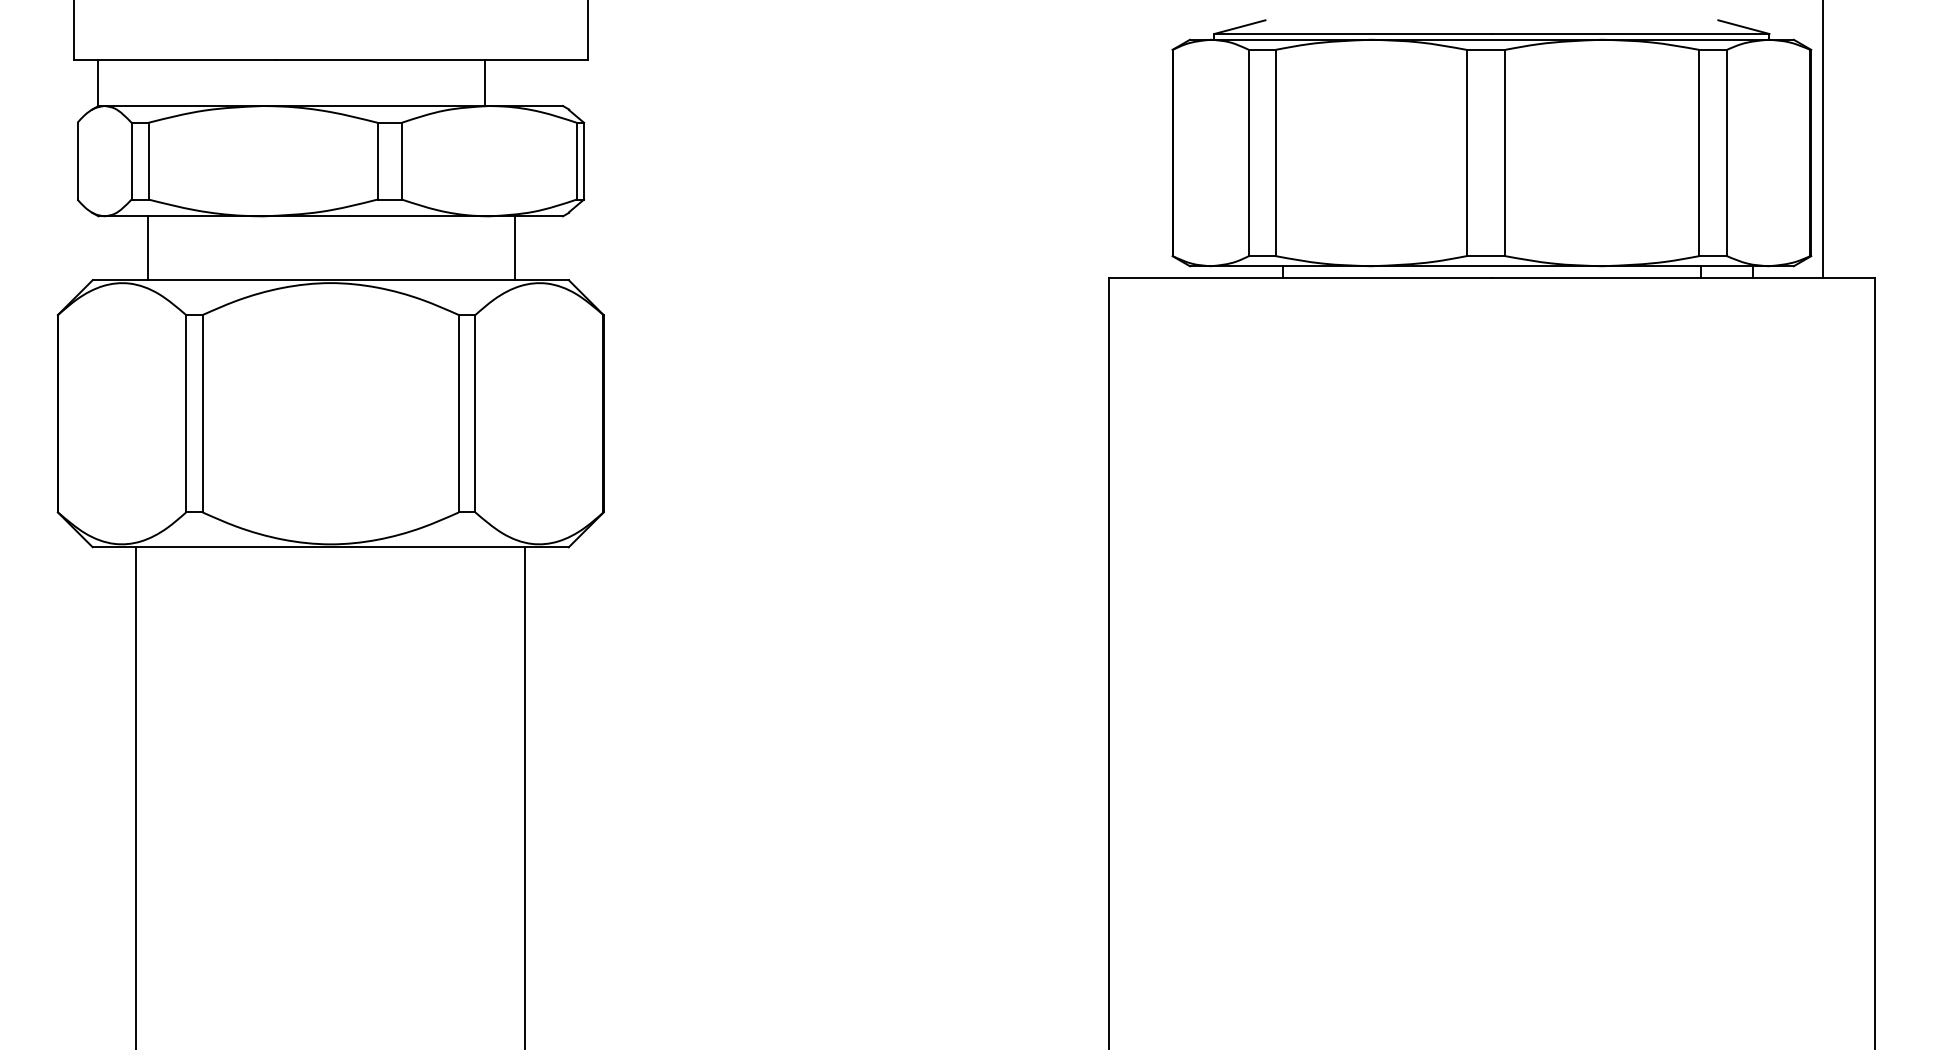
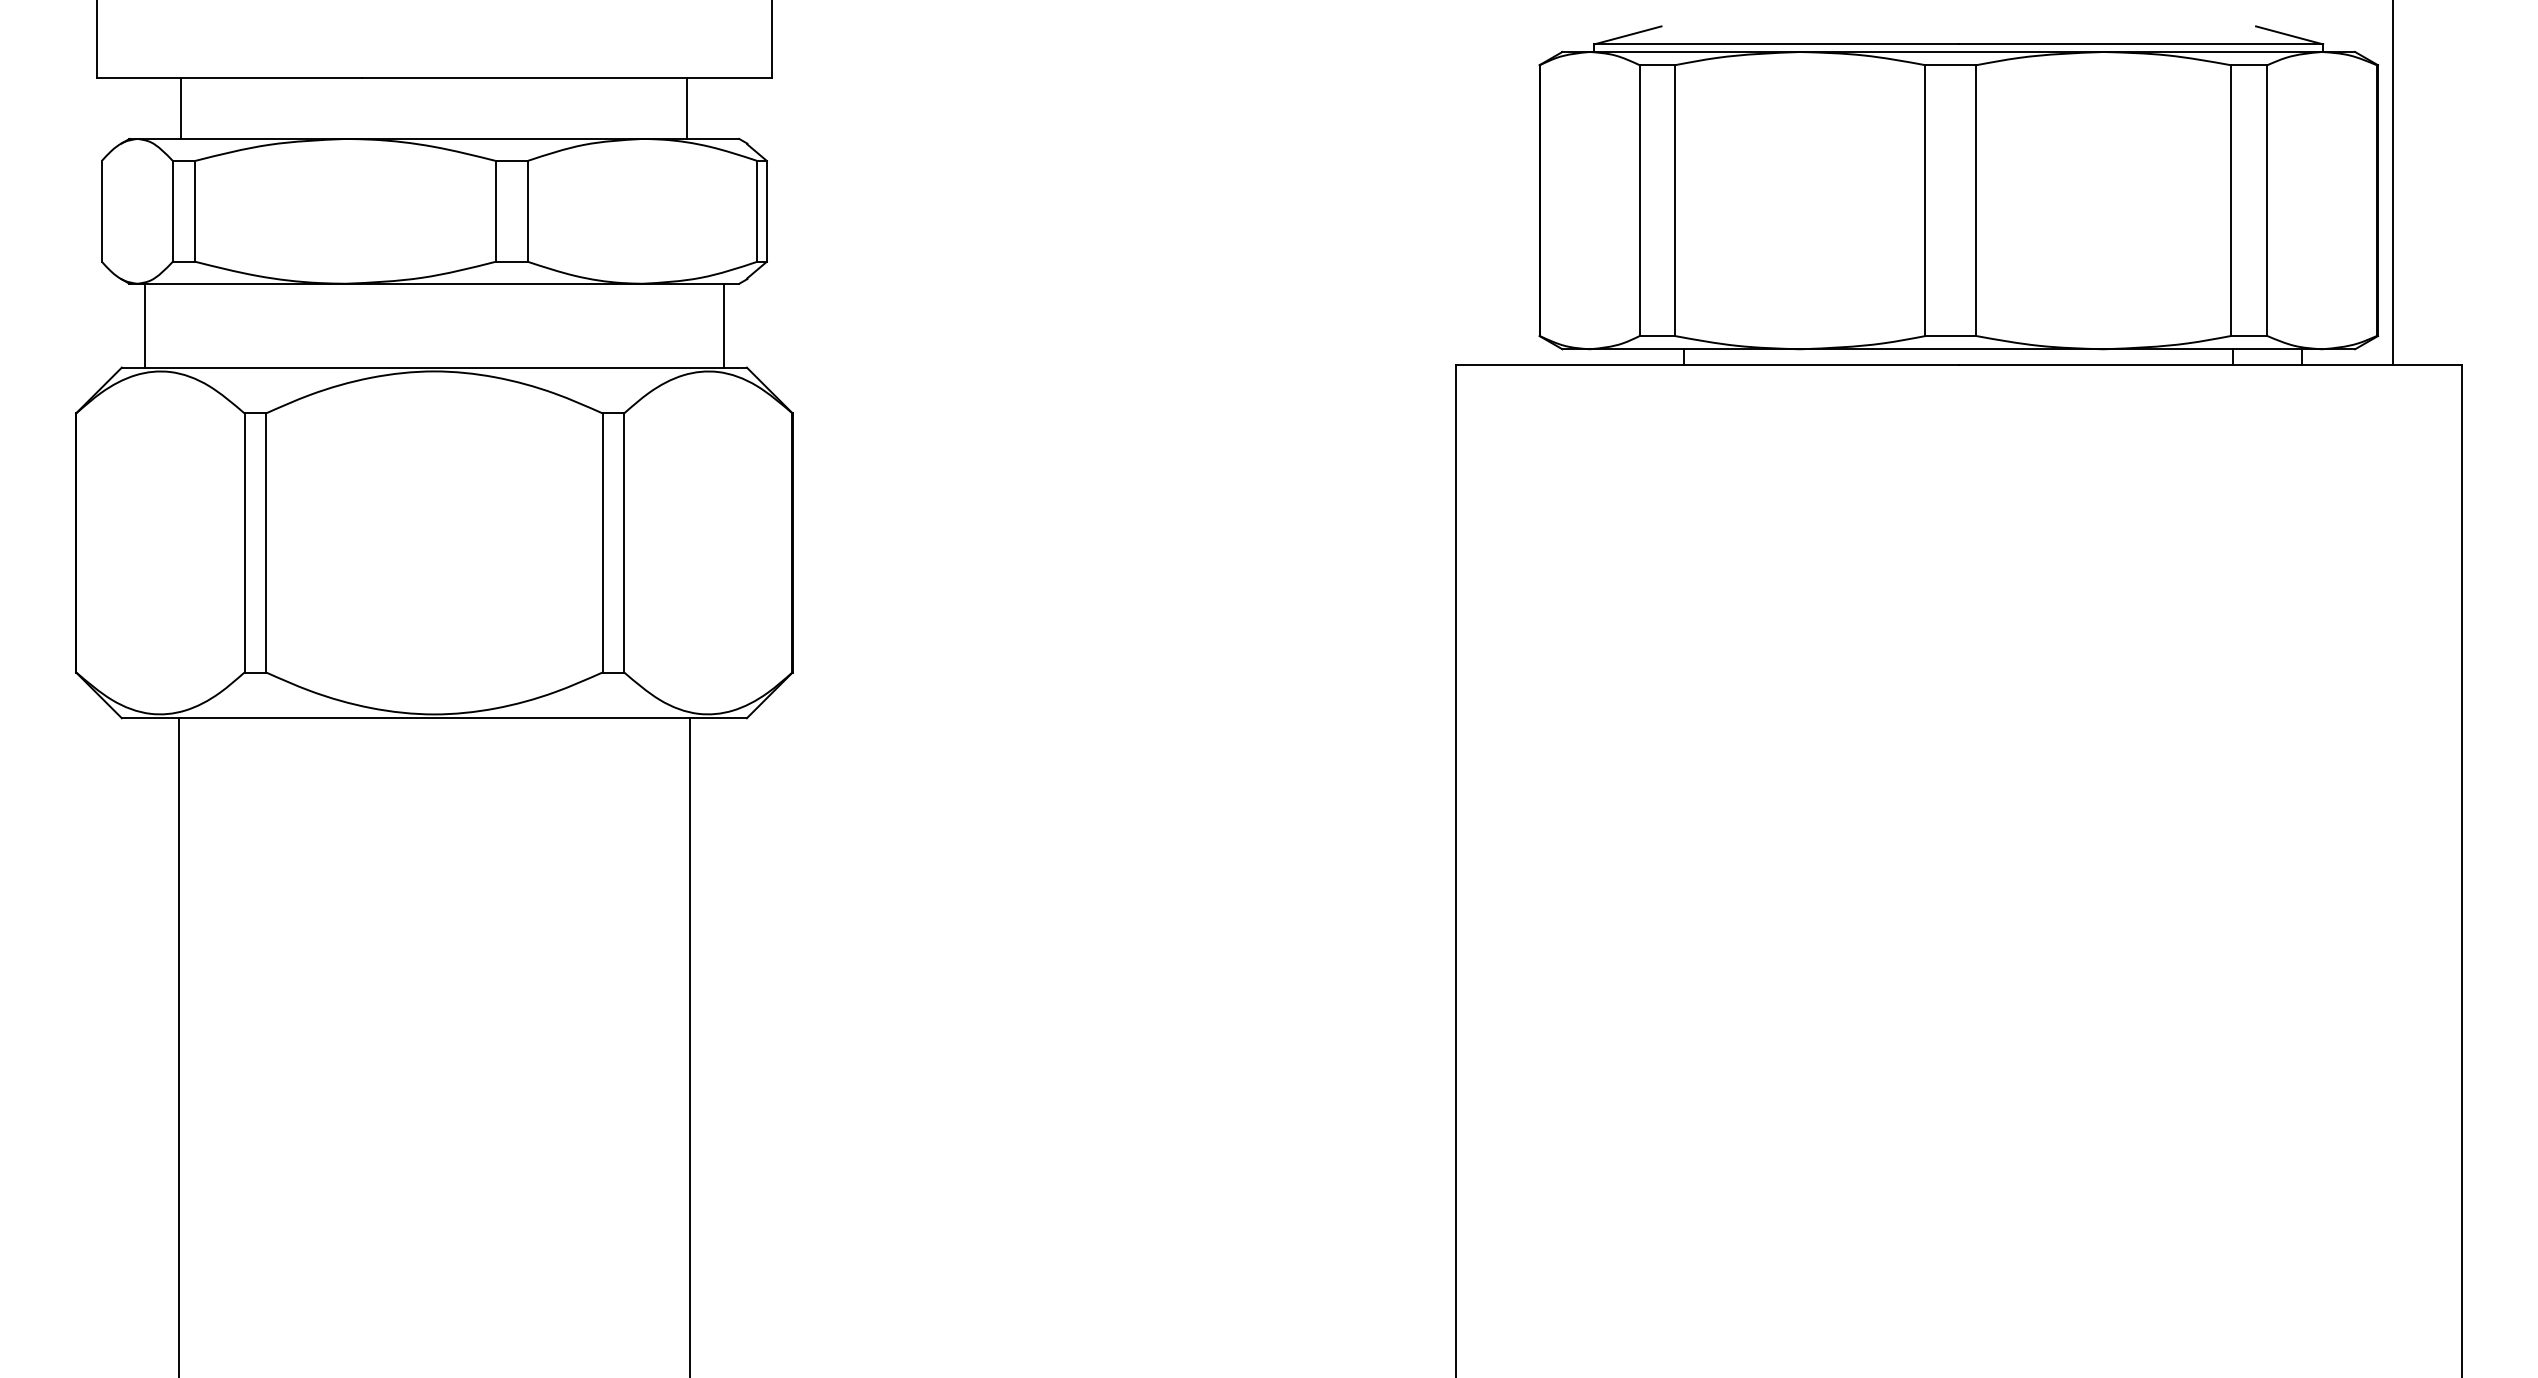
line: (97, 82) -> (181, 107), moved
line: (484, 82) -> (687, 107), moved
line: (148, 248) -> (144, 325), moved
line: (515, 248) -> (724, 325), moved

